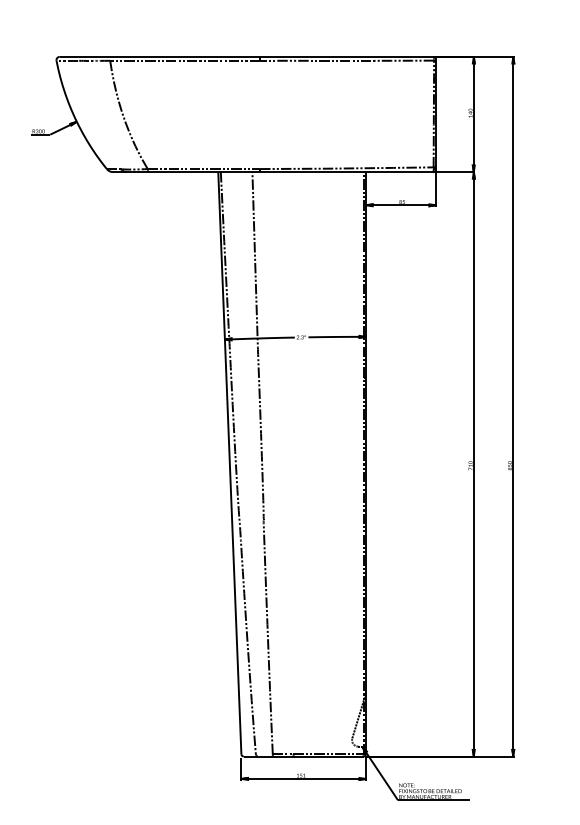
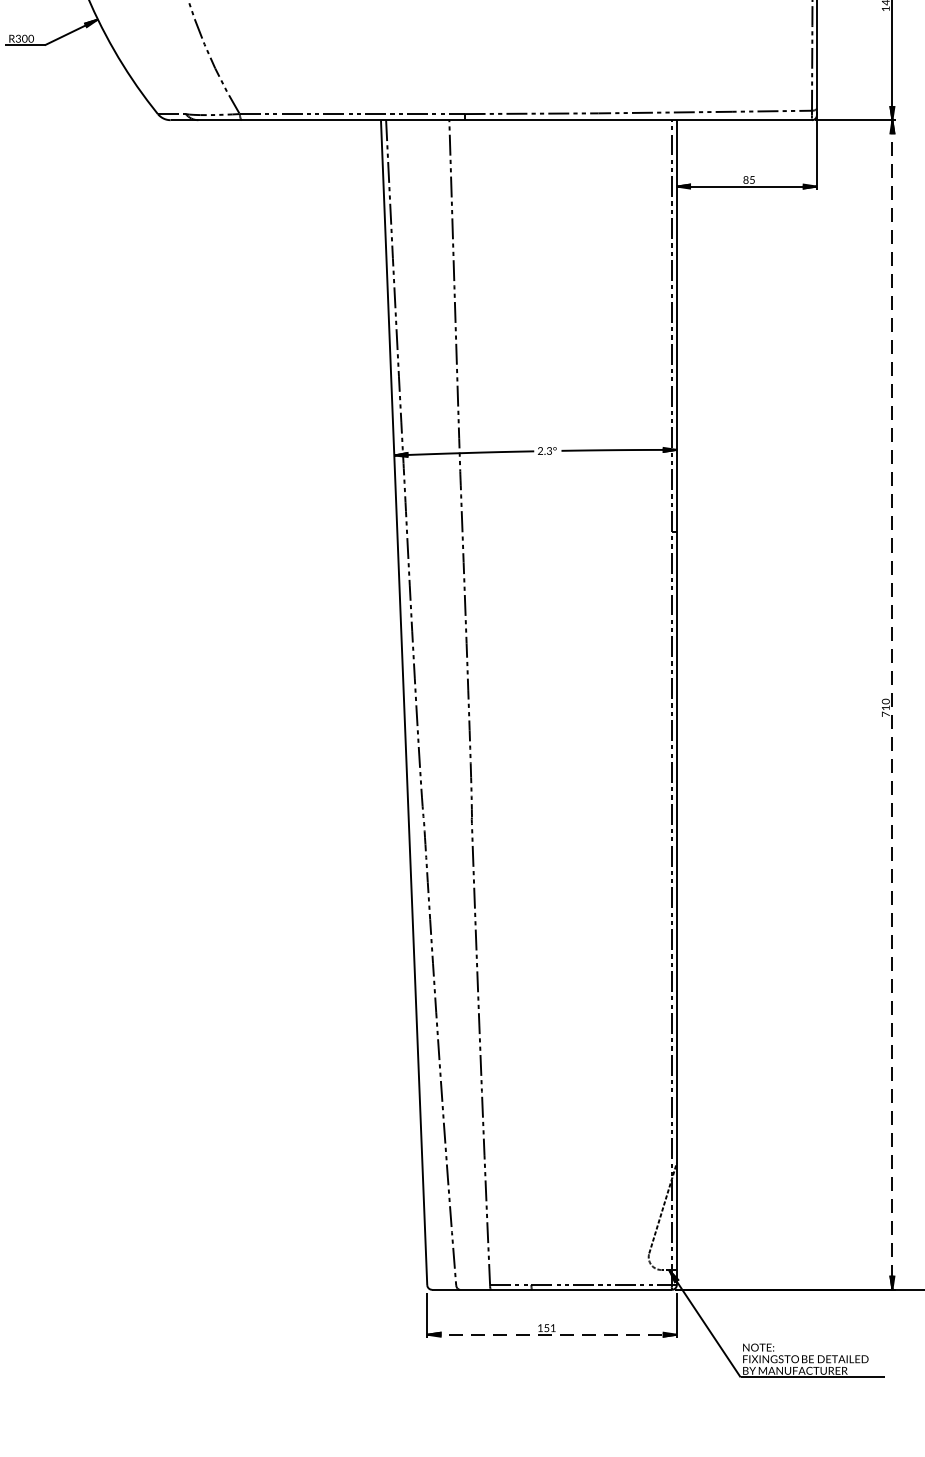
line: (473, 464) -> (891, 705), solid -> dashed
line: (304, 778) -> (553, 1333), solid -> dashed

